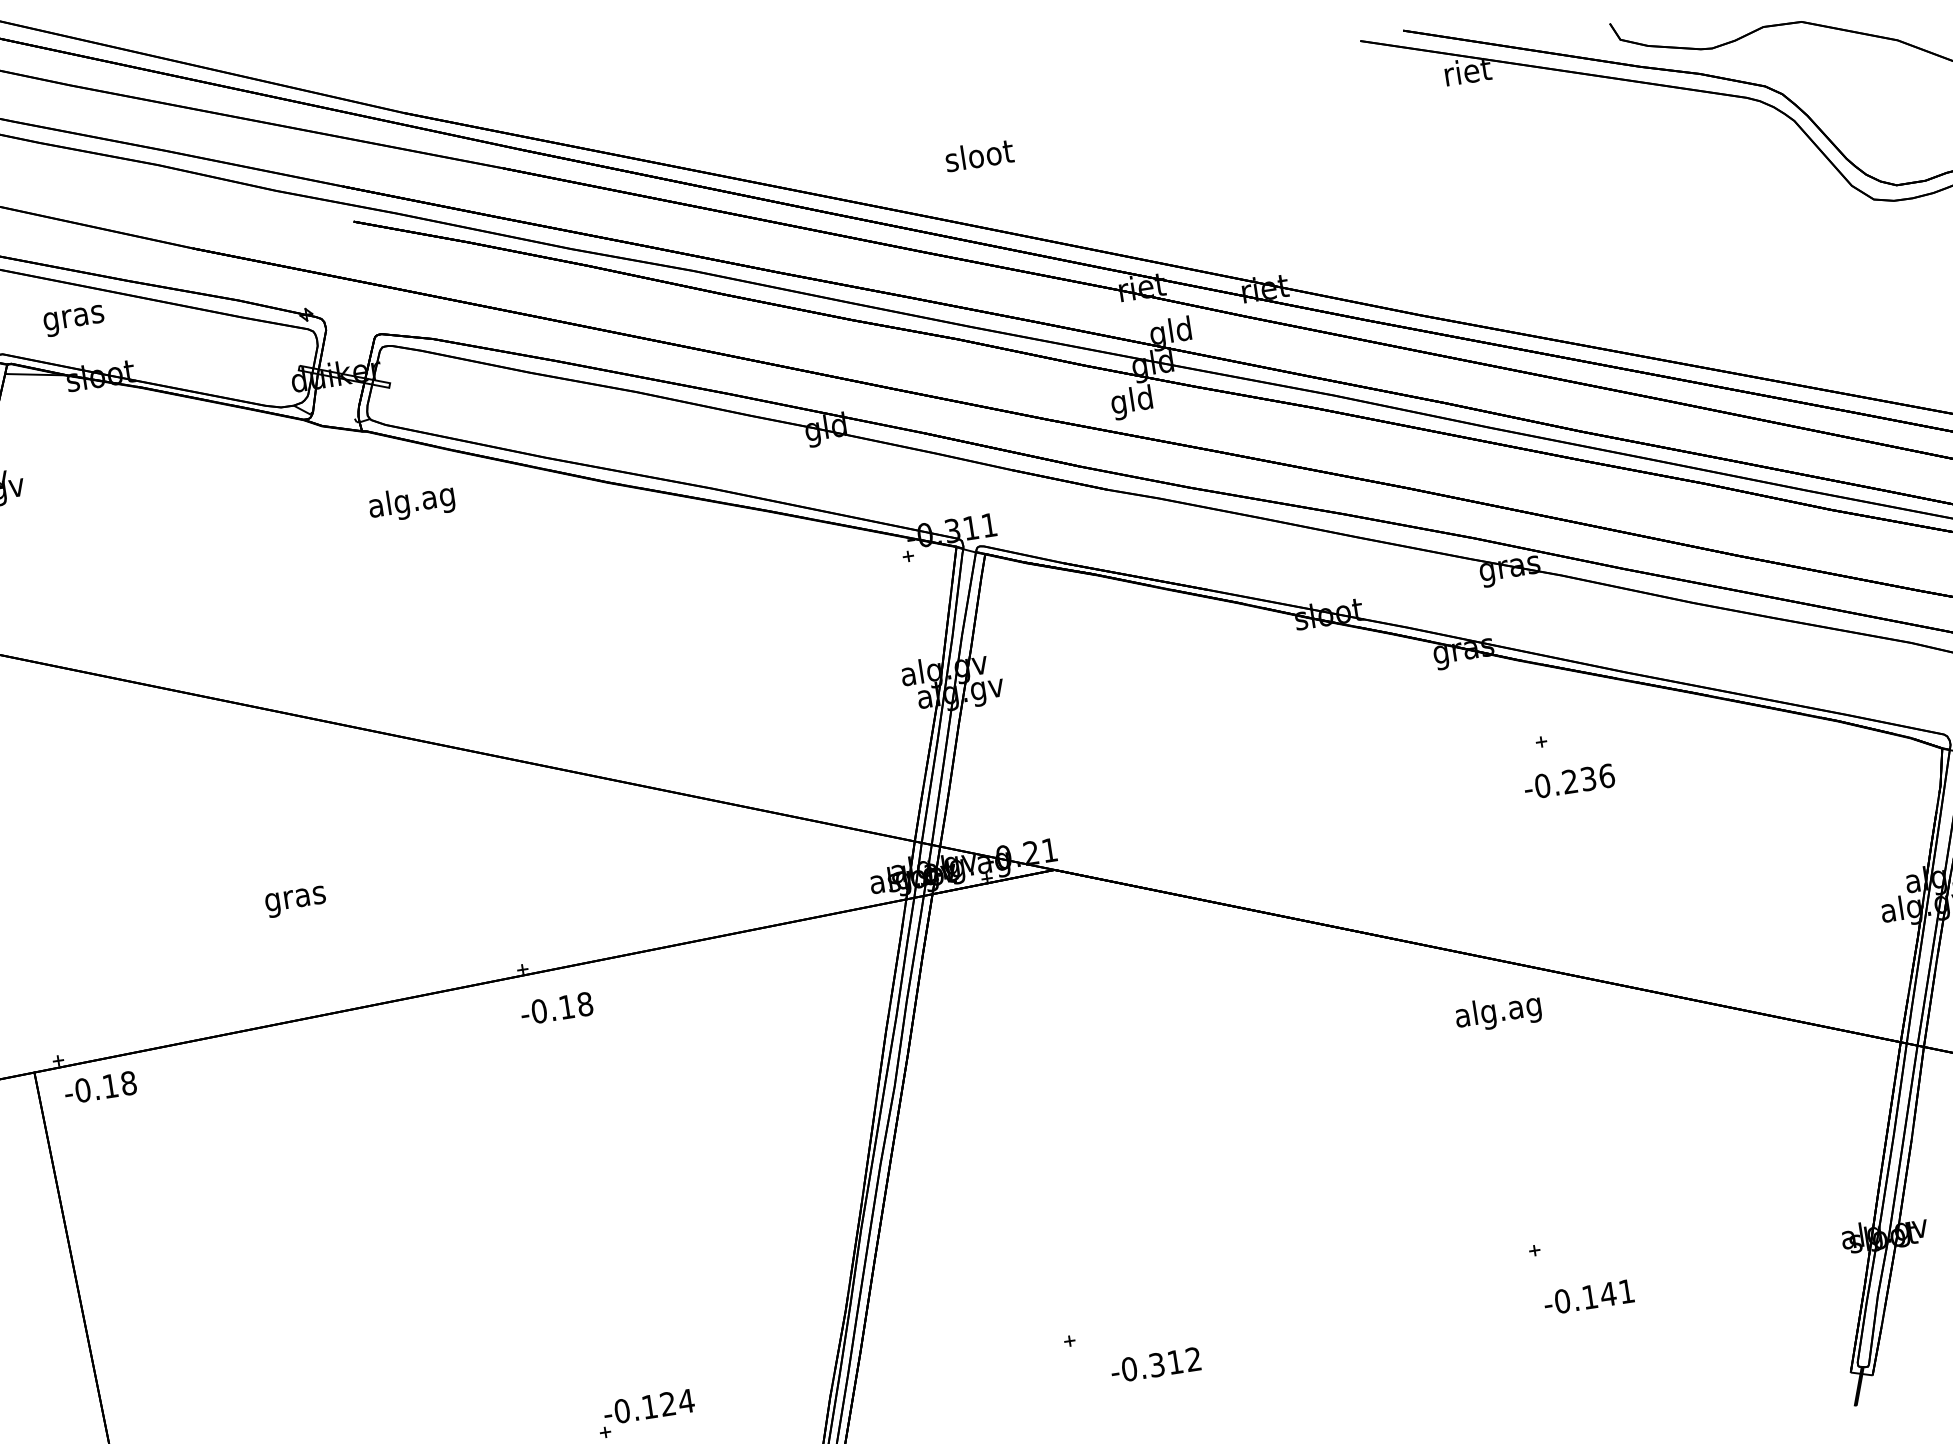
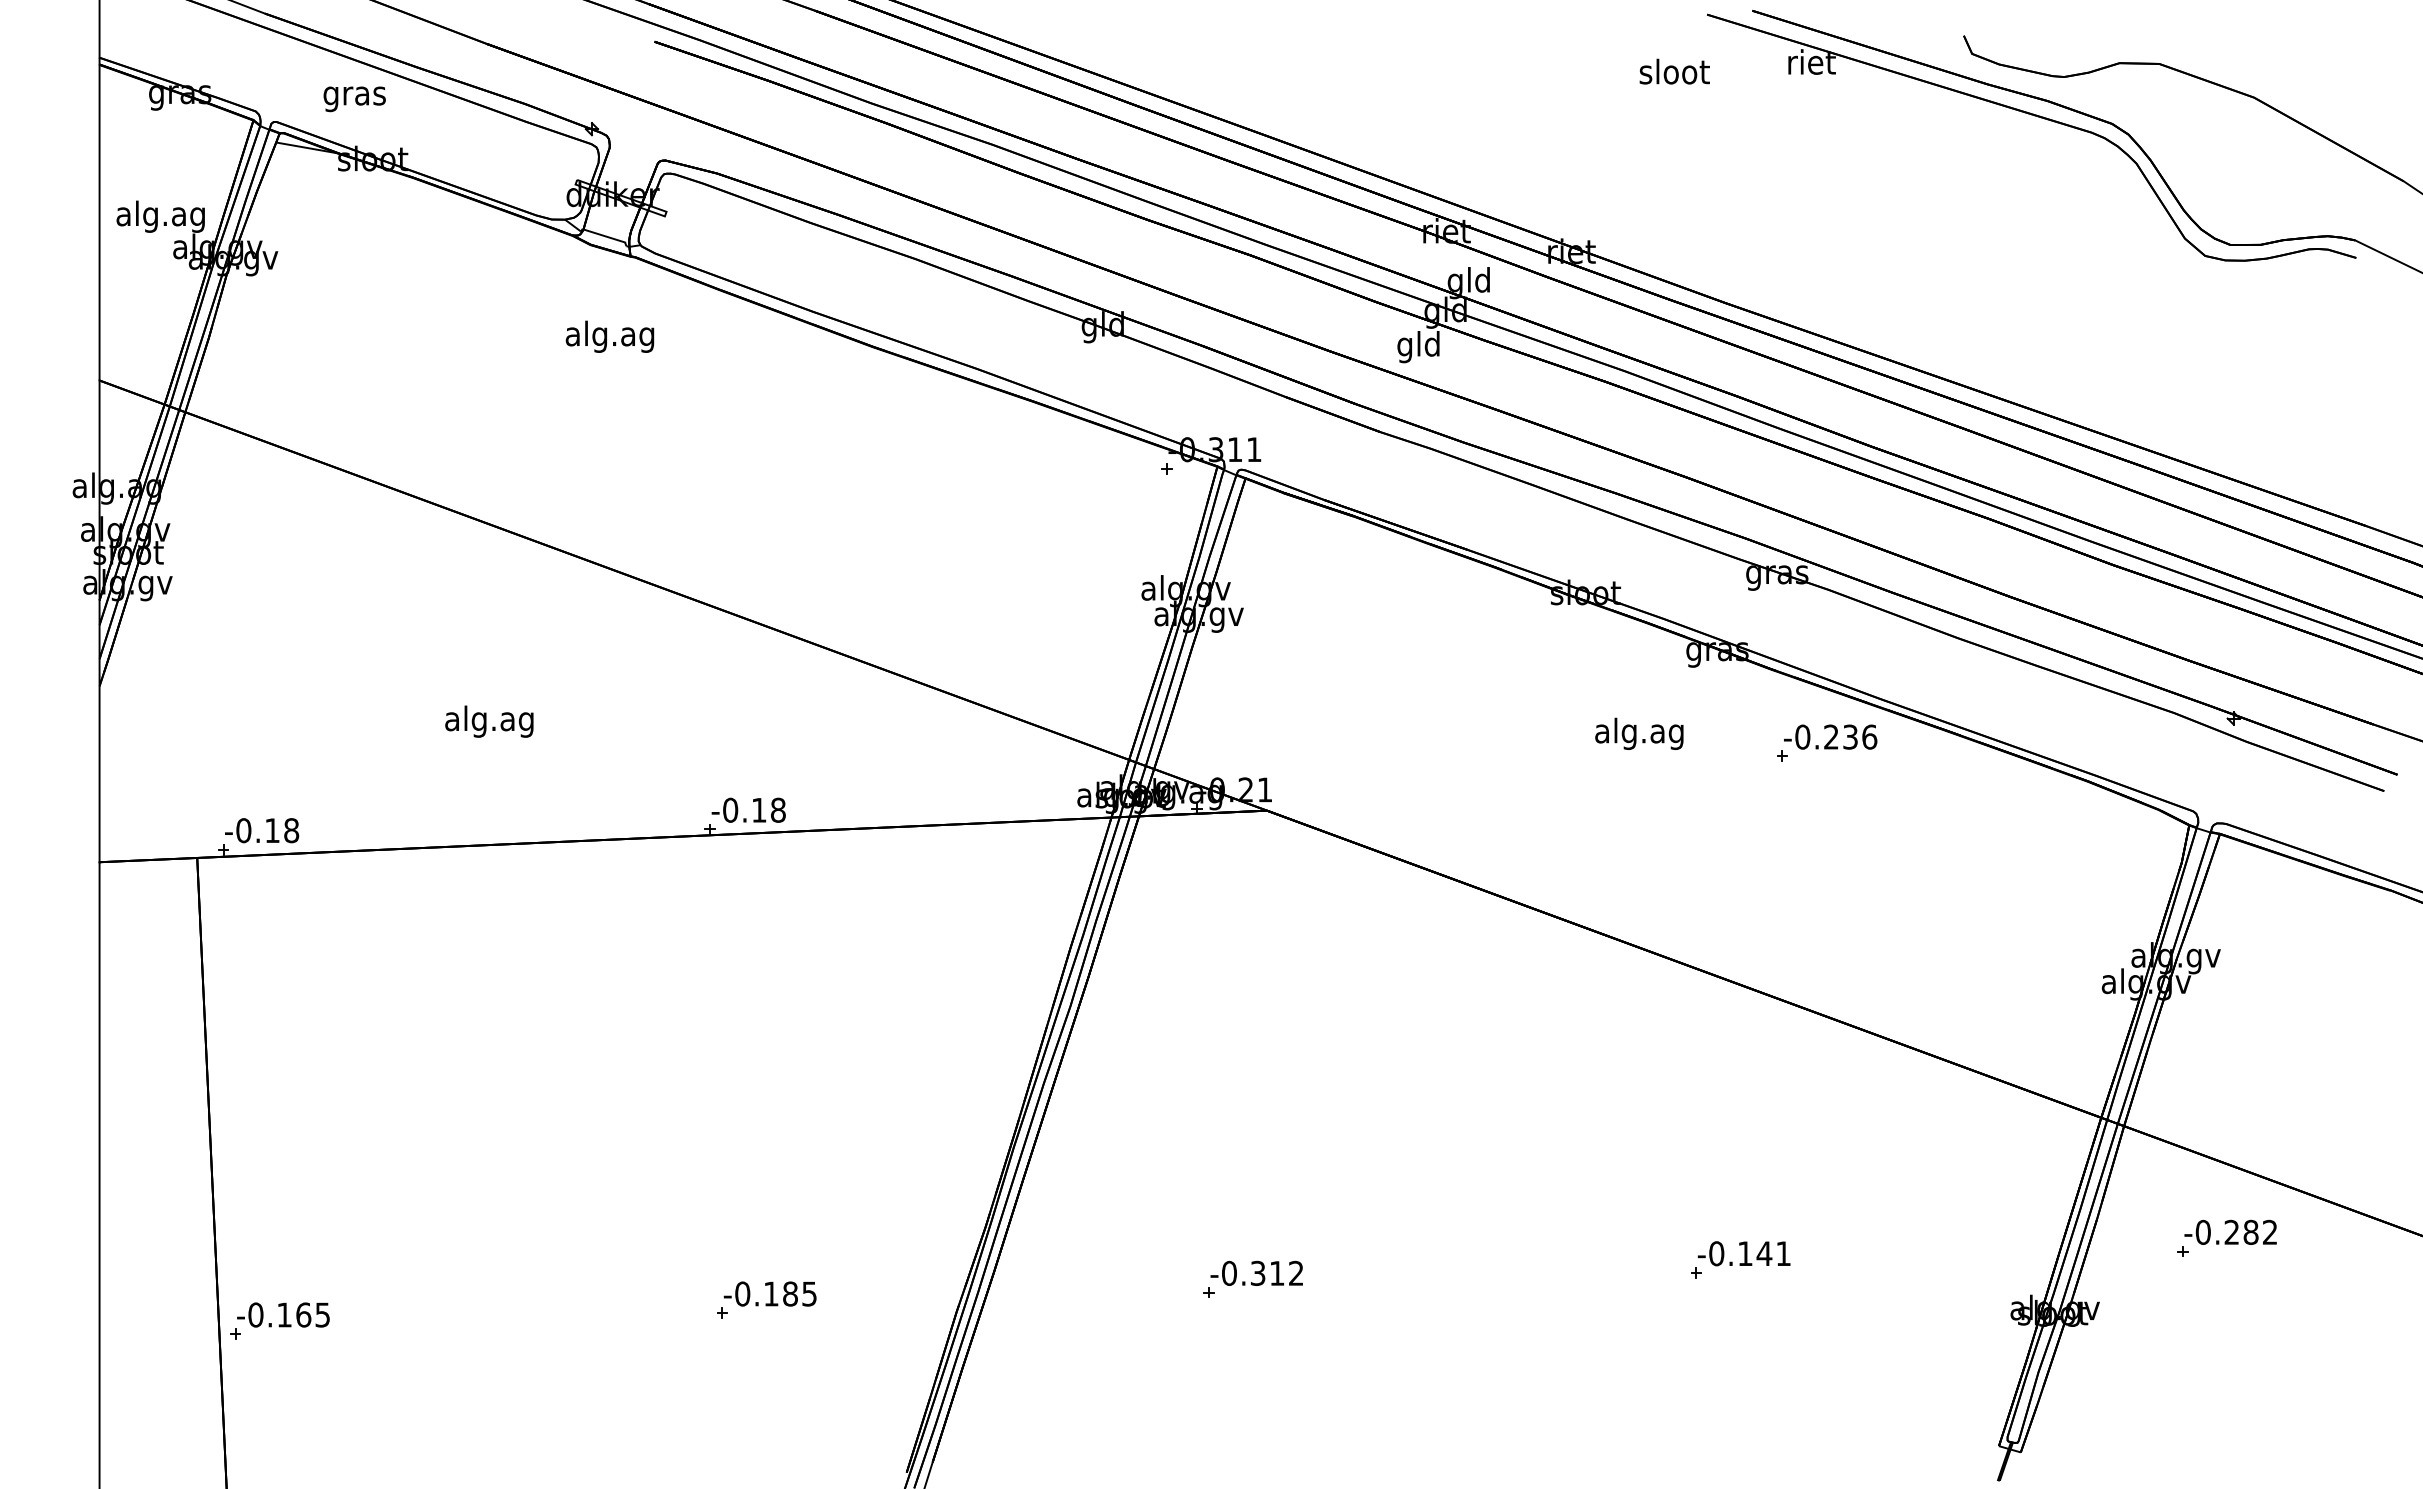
text: (979, 155) -> (1674, 71), moved
line: (334, 415) -> (604, 235), added
text: (411, 502) -> (609, 336), moved
text: (1569, 781) -> (1830, 736), moved
text: (295, 898) -> (489, 721), gras -> alg.ag
text: (556, 1007) -> (748, 809), moved
text: (1498, 1012) -> (1639, 733), moved
text: (100, 1087) -> (262, 830), moved
text: (1588, 1297) -> (1743, 1253), moved
text: (1155, 1364) -> (1256, 1272), moved
text: (677, 1402) -> (800, 1293), -0.124 -> -0.185

